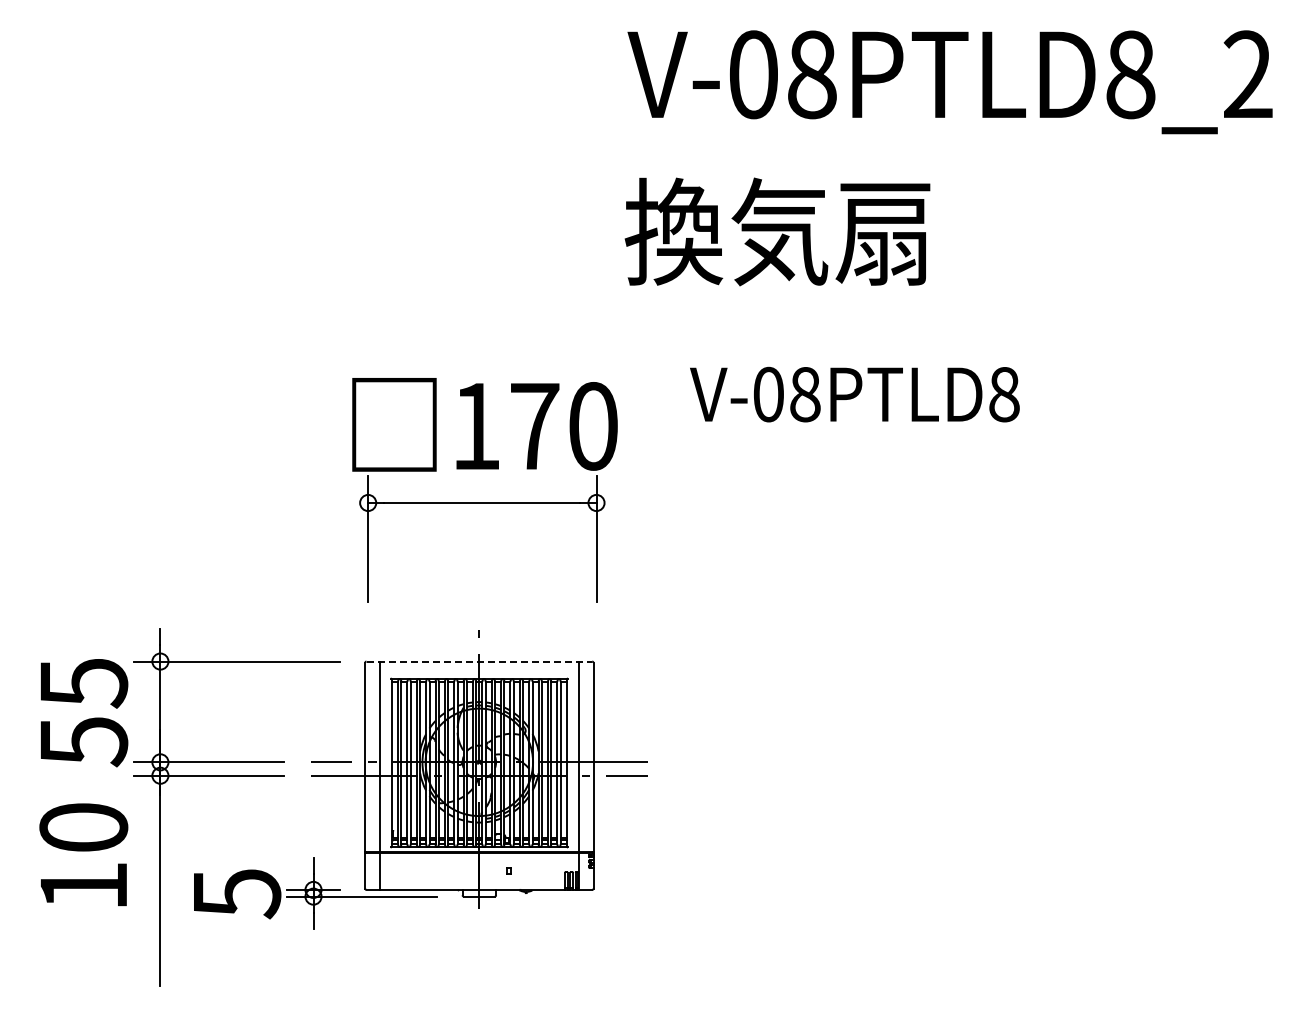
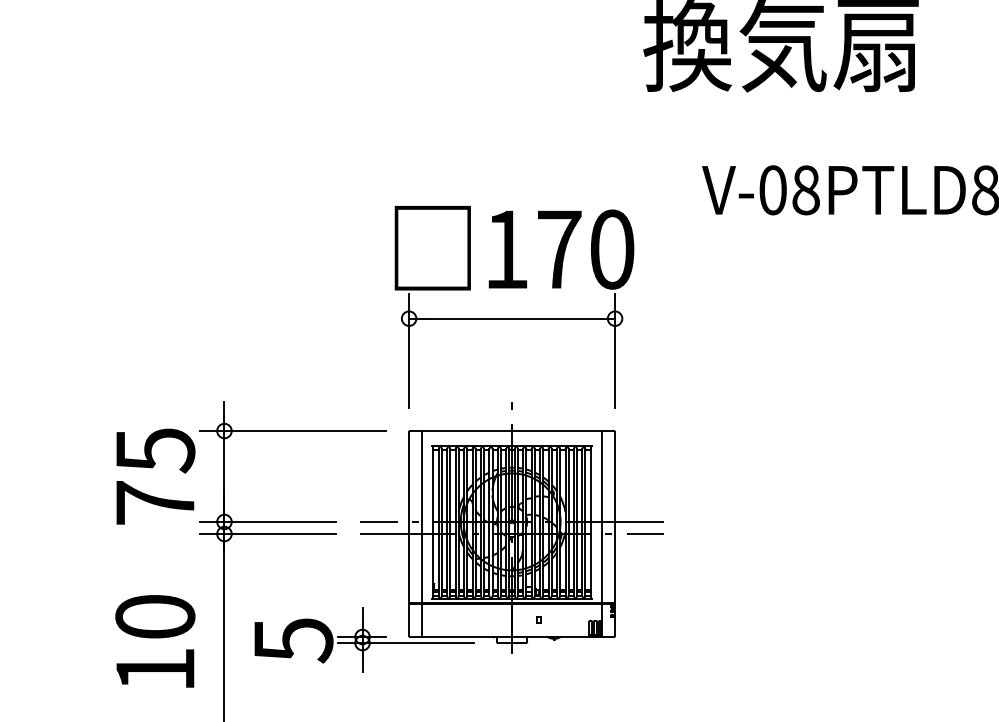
part: (484, 502) -> (514, 318), moved
line: (479, 661) -> (512, 430), dashed -> solid
text: (84, 742) -> (155, 504), 55 -> 75
text: (83, 854) -> (155, 641), moved

